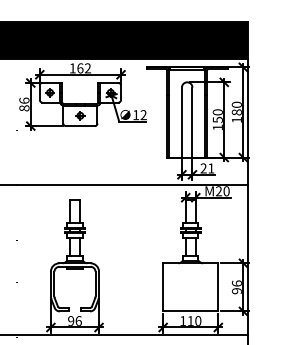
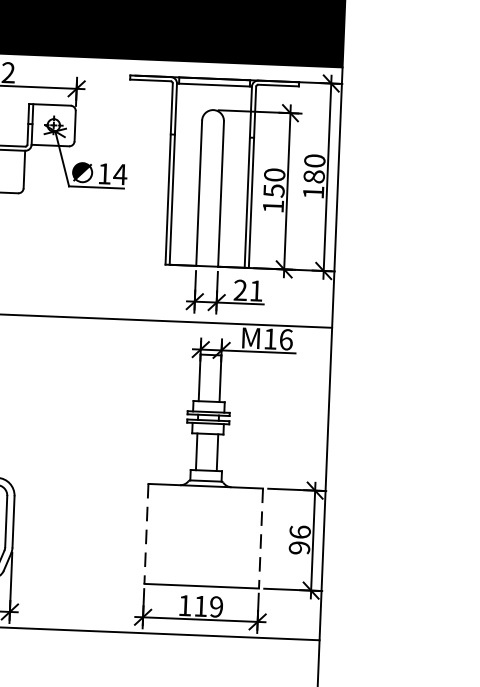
text: (143, 115) -> (119, 175), 12 -> 14
text: (222, 191) -> (277, 339), M20 -> M16
line: (163, 287) -> (147, 534), solid -> dashed
line: (218, 287) -> (261, 538), solid -> dashed
text: (198, 320) -> (217, 605), 110 -> 119

